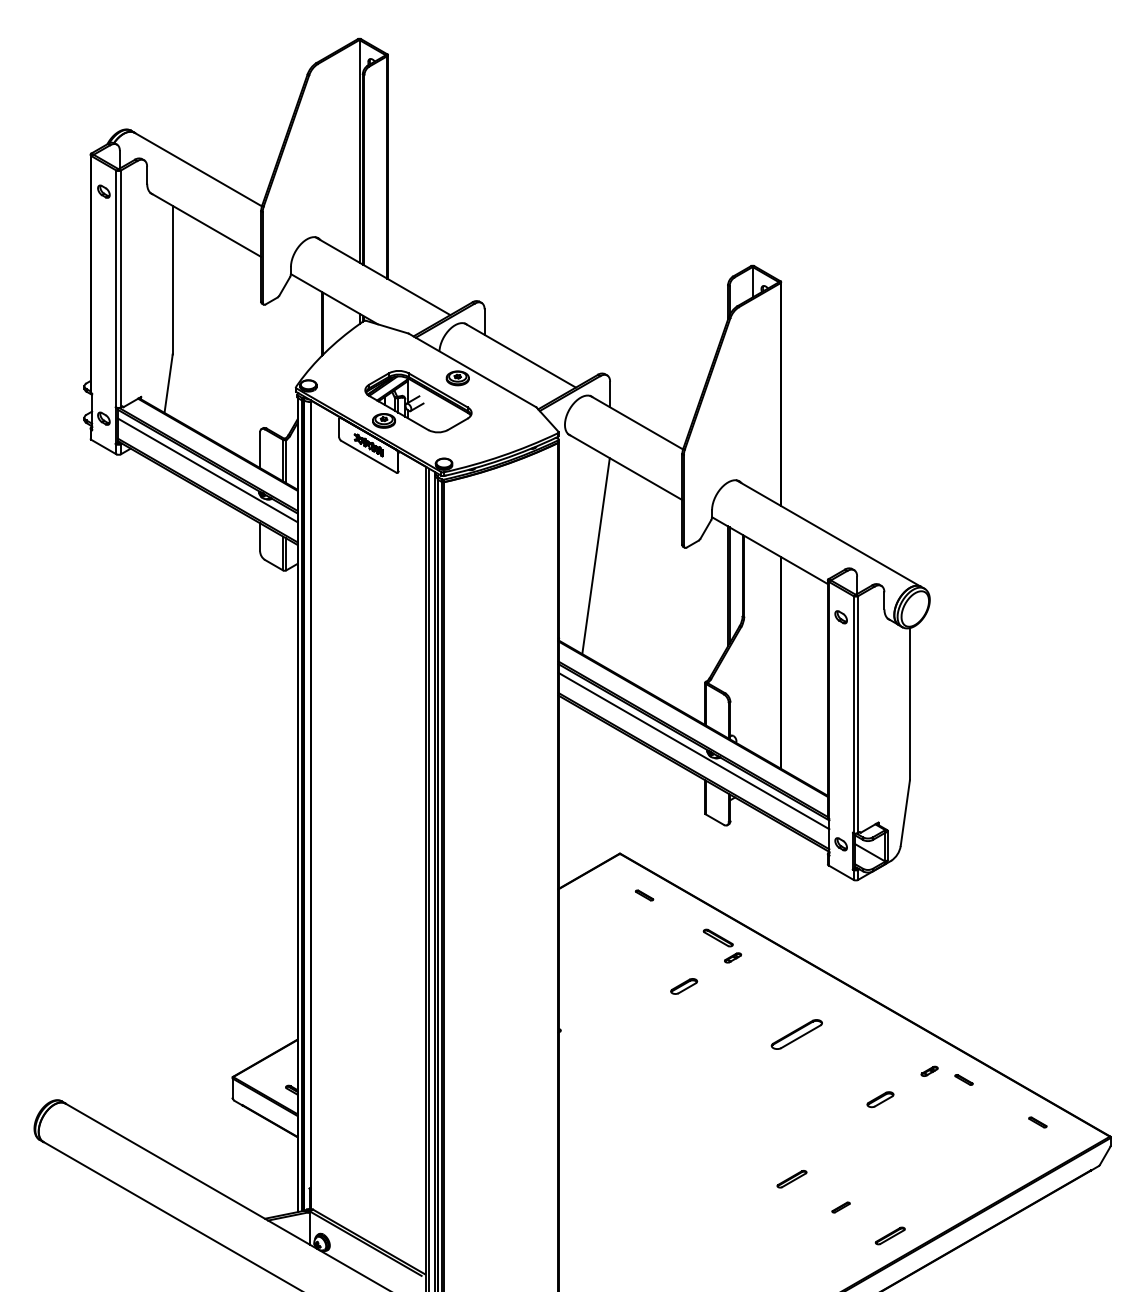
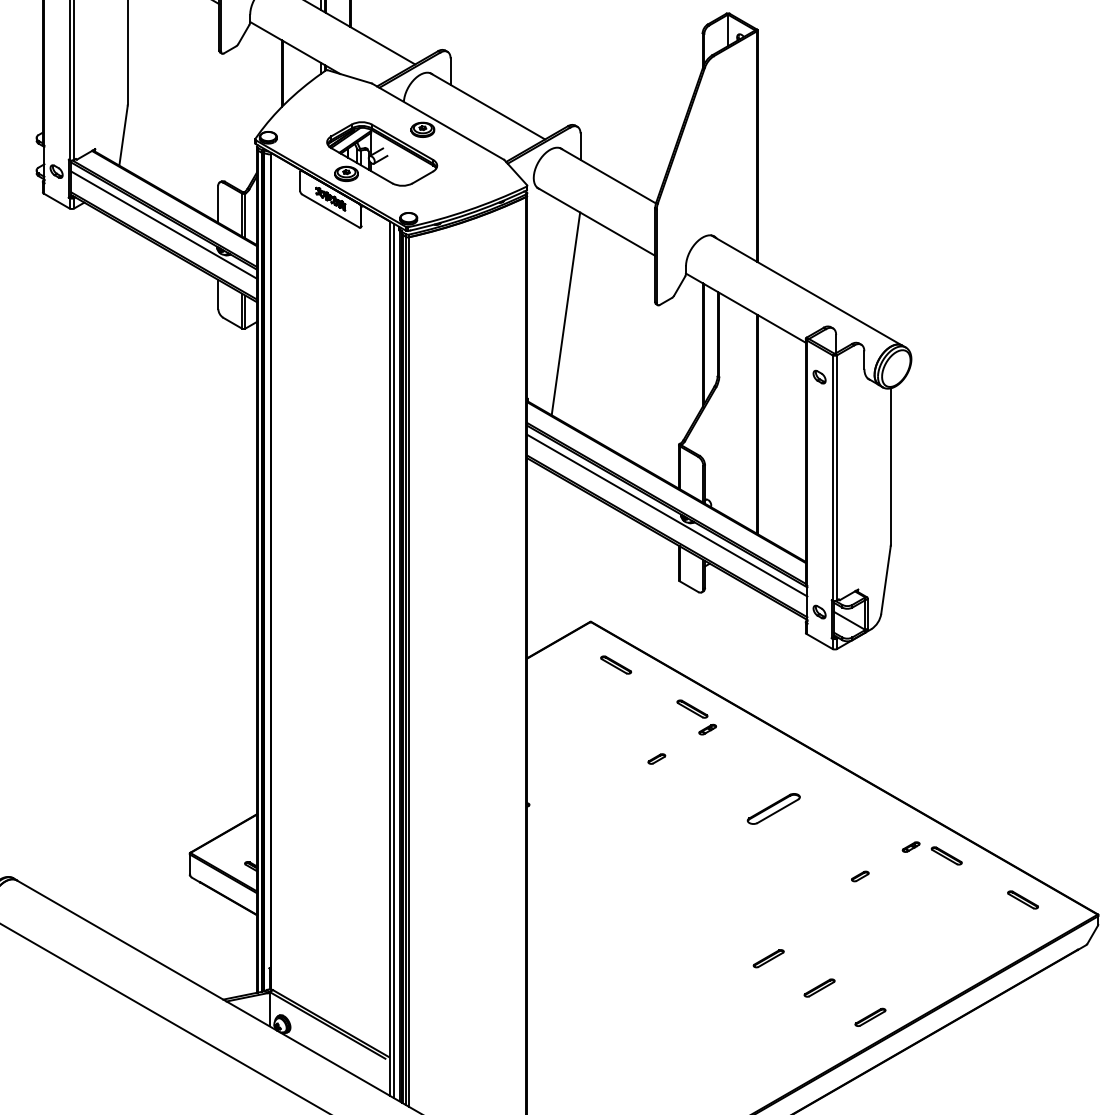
part: (644, 895) -> (616, 665), size x1.67
part: (683, 985) -> (656, 758), size x0.62
part: (963, 1079) -> (946, 855), size x1.67
part: (880, 1099) -> (860, 876), size x0.62
part: (1037, 1122) -> (1022, 900), size x1.67
part: (840, 1207) -> (818, 987), size x1.67

